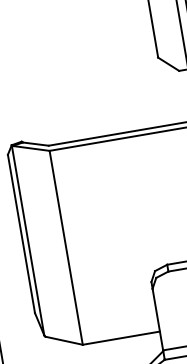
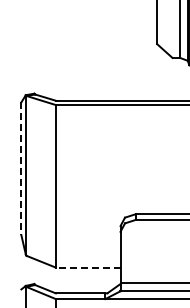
line: (21, 234) -> (21, 169), solid -> dashed
line: (120, 338) -> (87, 267), solid -> dashed

